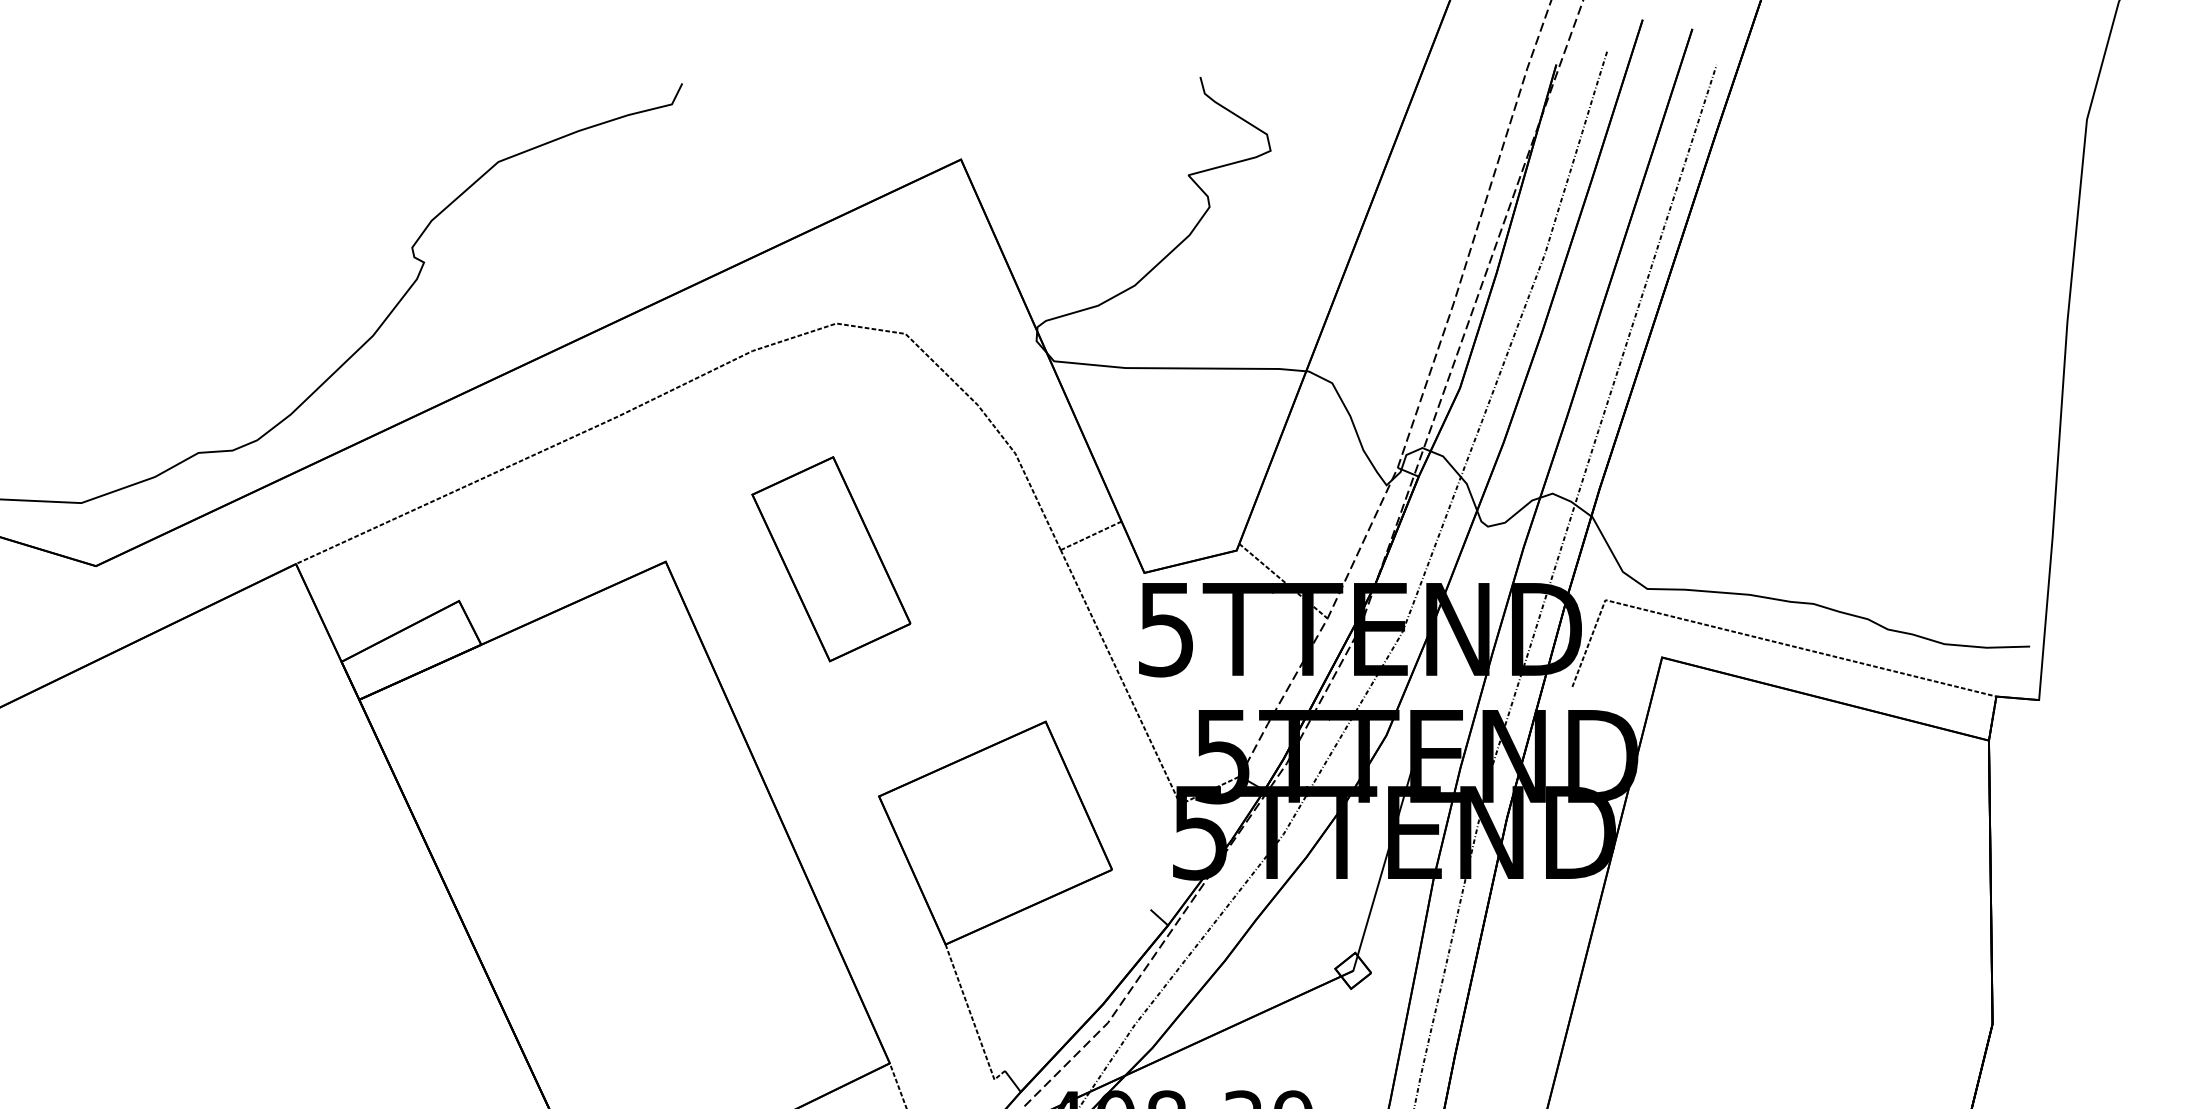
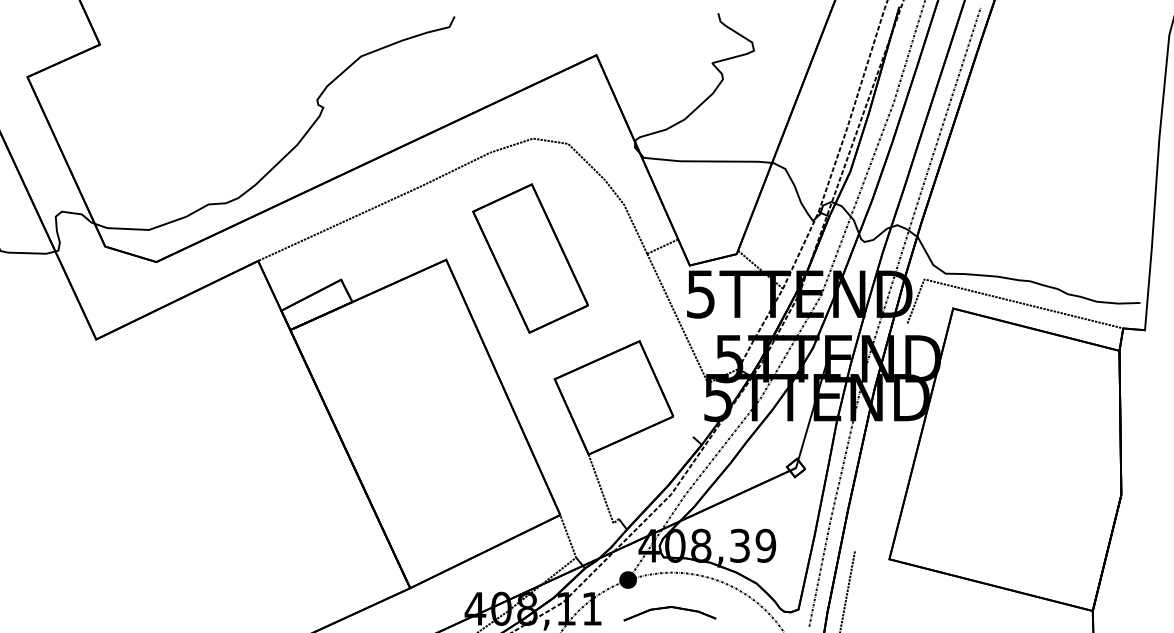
part: (831, 559) -> (530, 258), size x1.43

